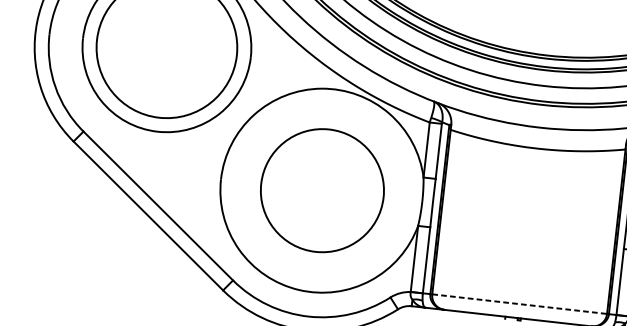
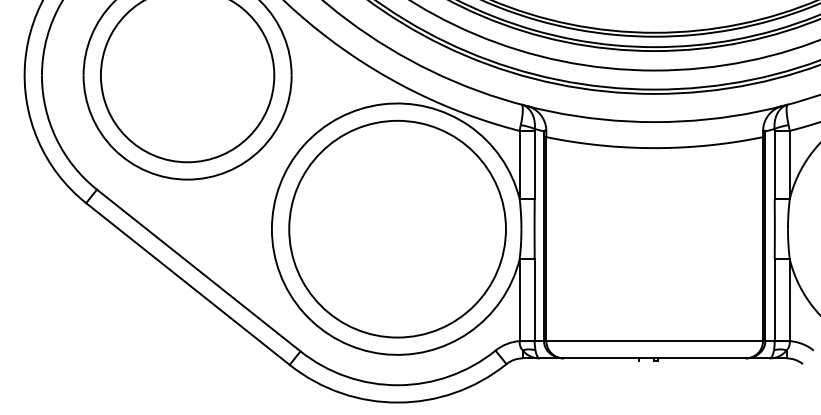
circle: (322, 190) -> (397, 228), size x1.43
line: (520, 304) -> (655, 341), dashed -> solid

